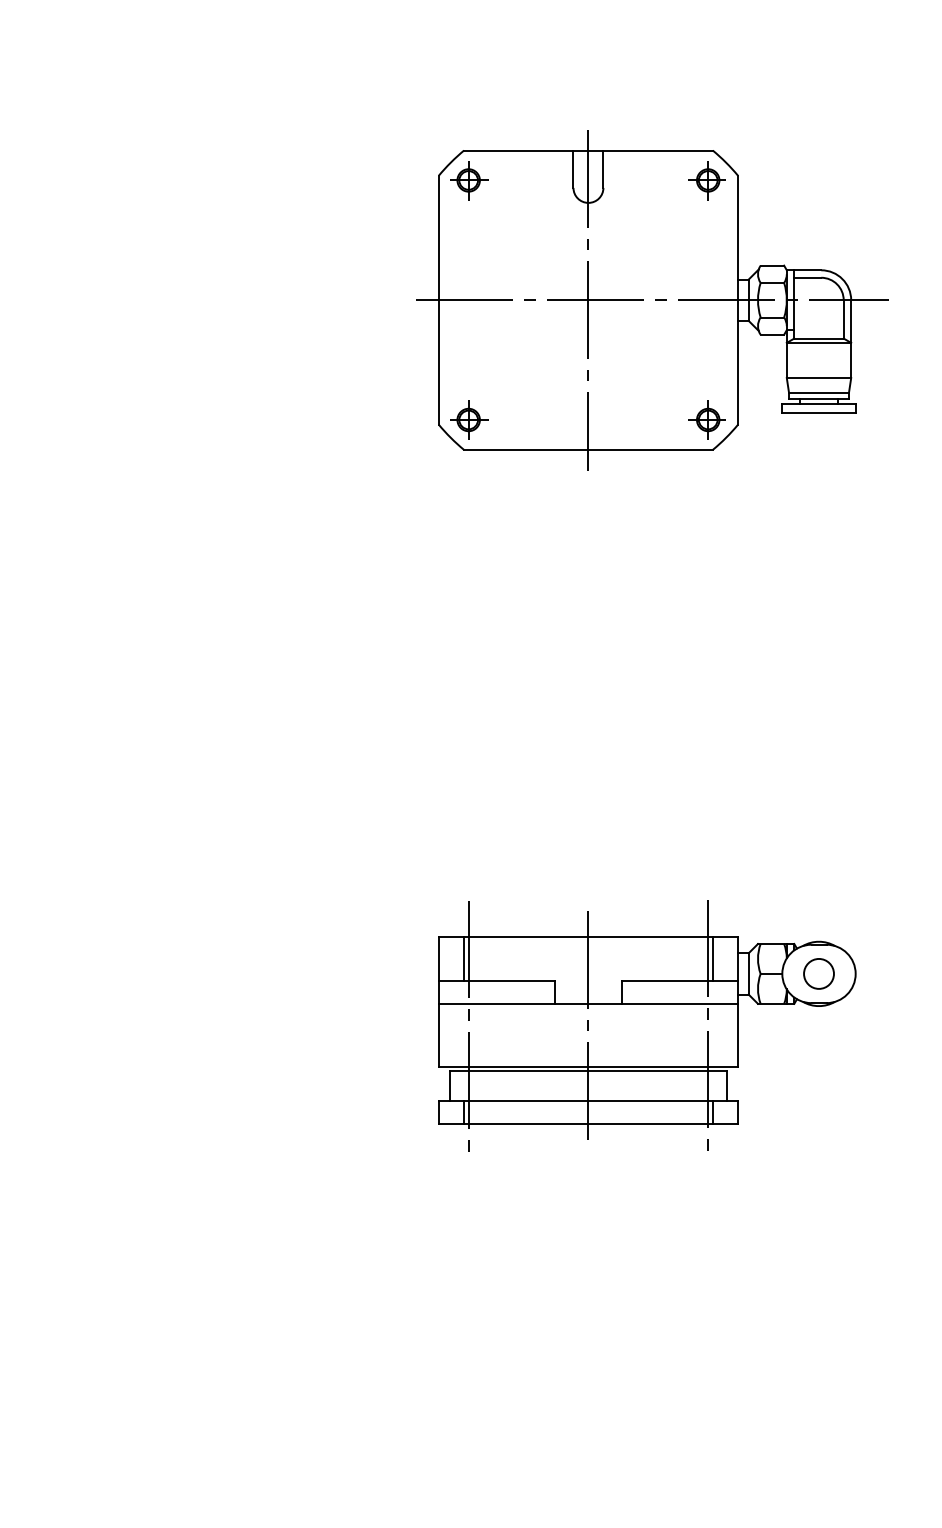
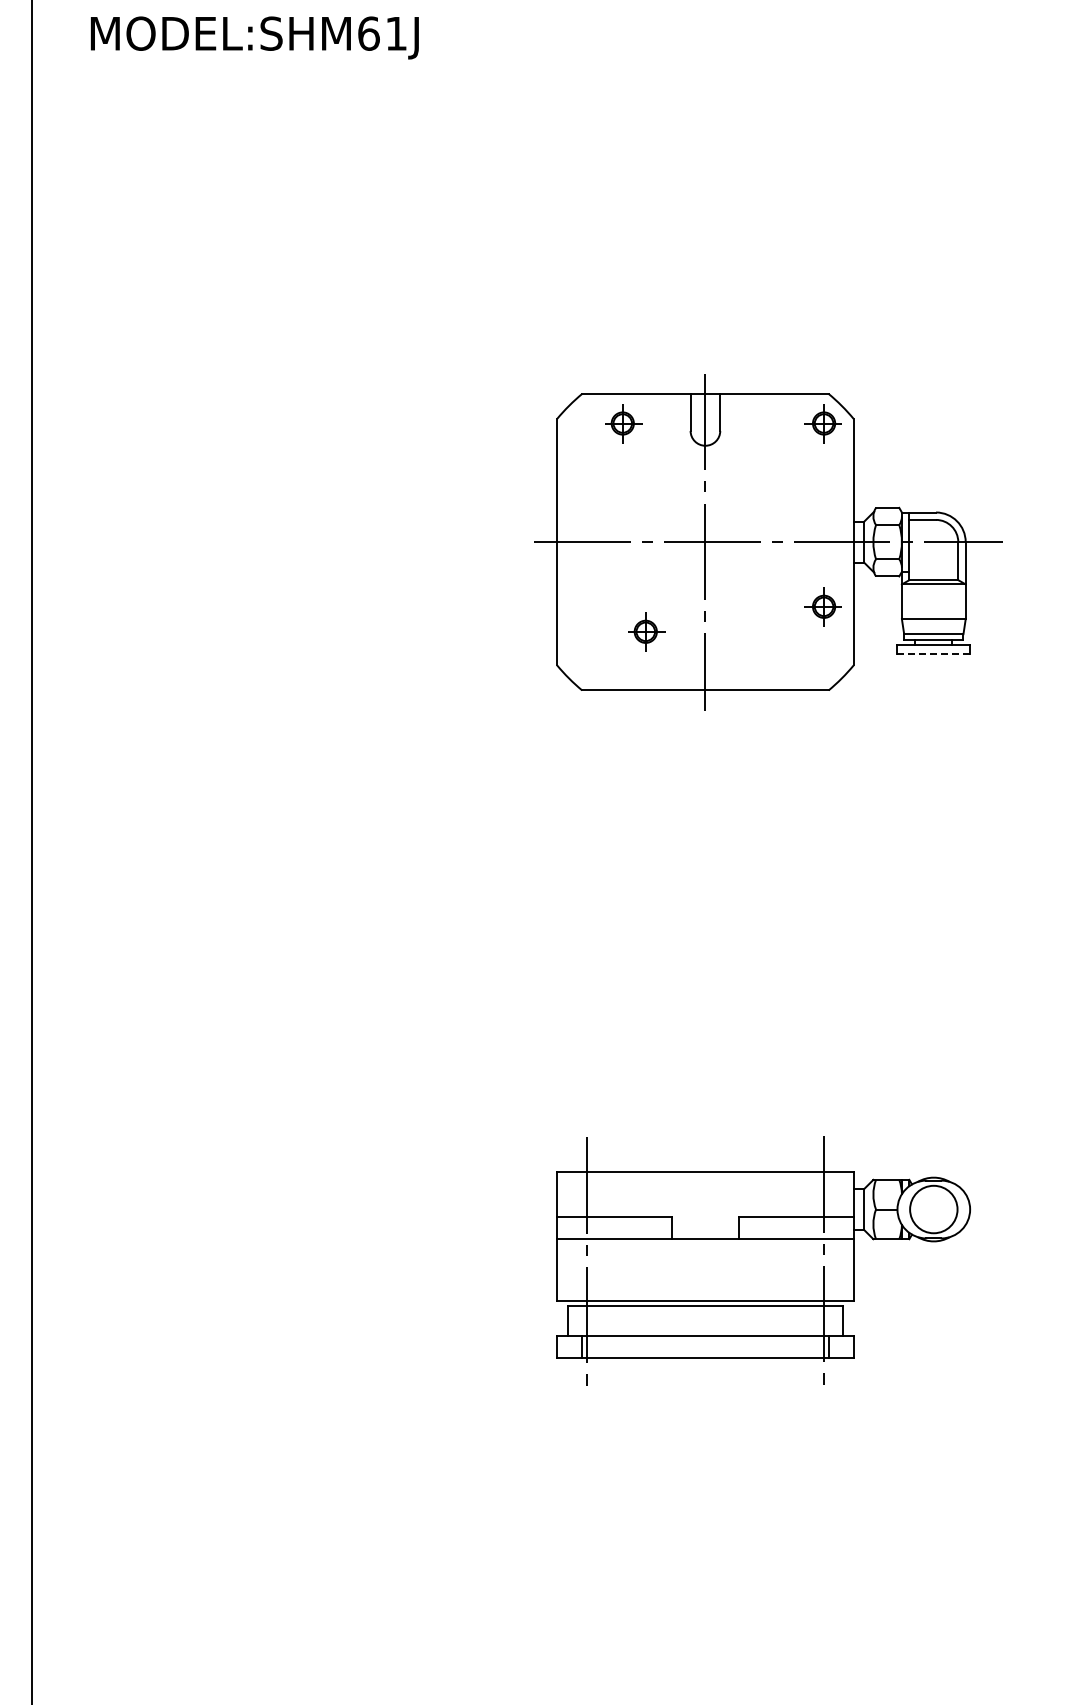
part: (469, 180) -> (623, 423), moved
line: (818, 413) -> (933, 654), solid -> dashed
part: (469, 419) -> (646, 631), moved
part: (706, 419) -> (822, 606), moved
line: (464, 958) -> (582, 1194), removed
line: (712, 958) -> (828, 1194), removed
circle: (818, 973) -> (933, 1209), size x1.6
line: (588, 1025) -> (705, 1260), removed

